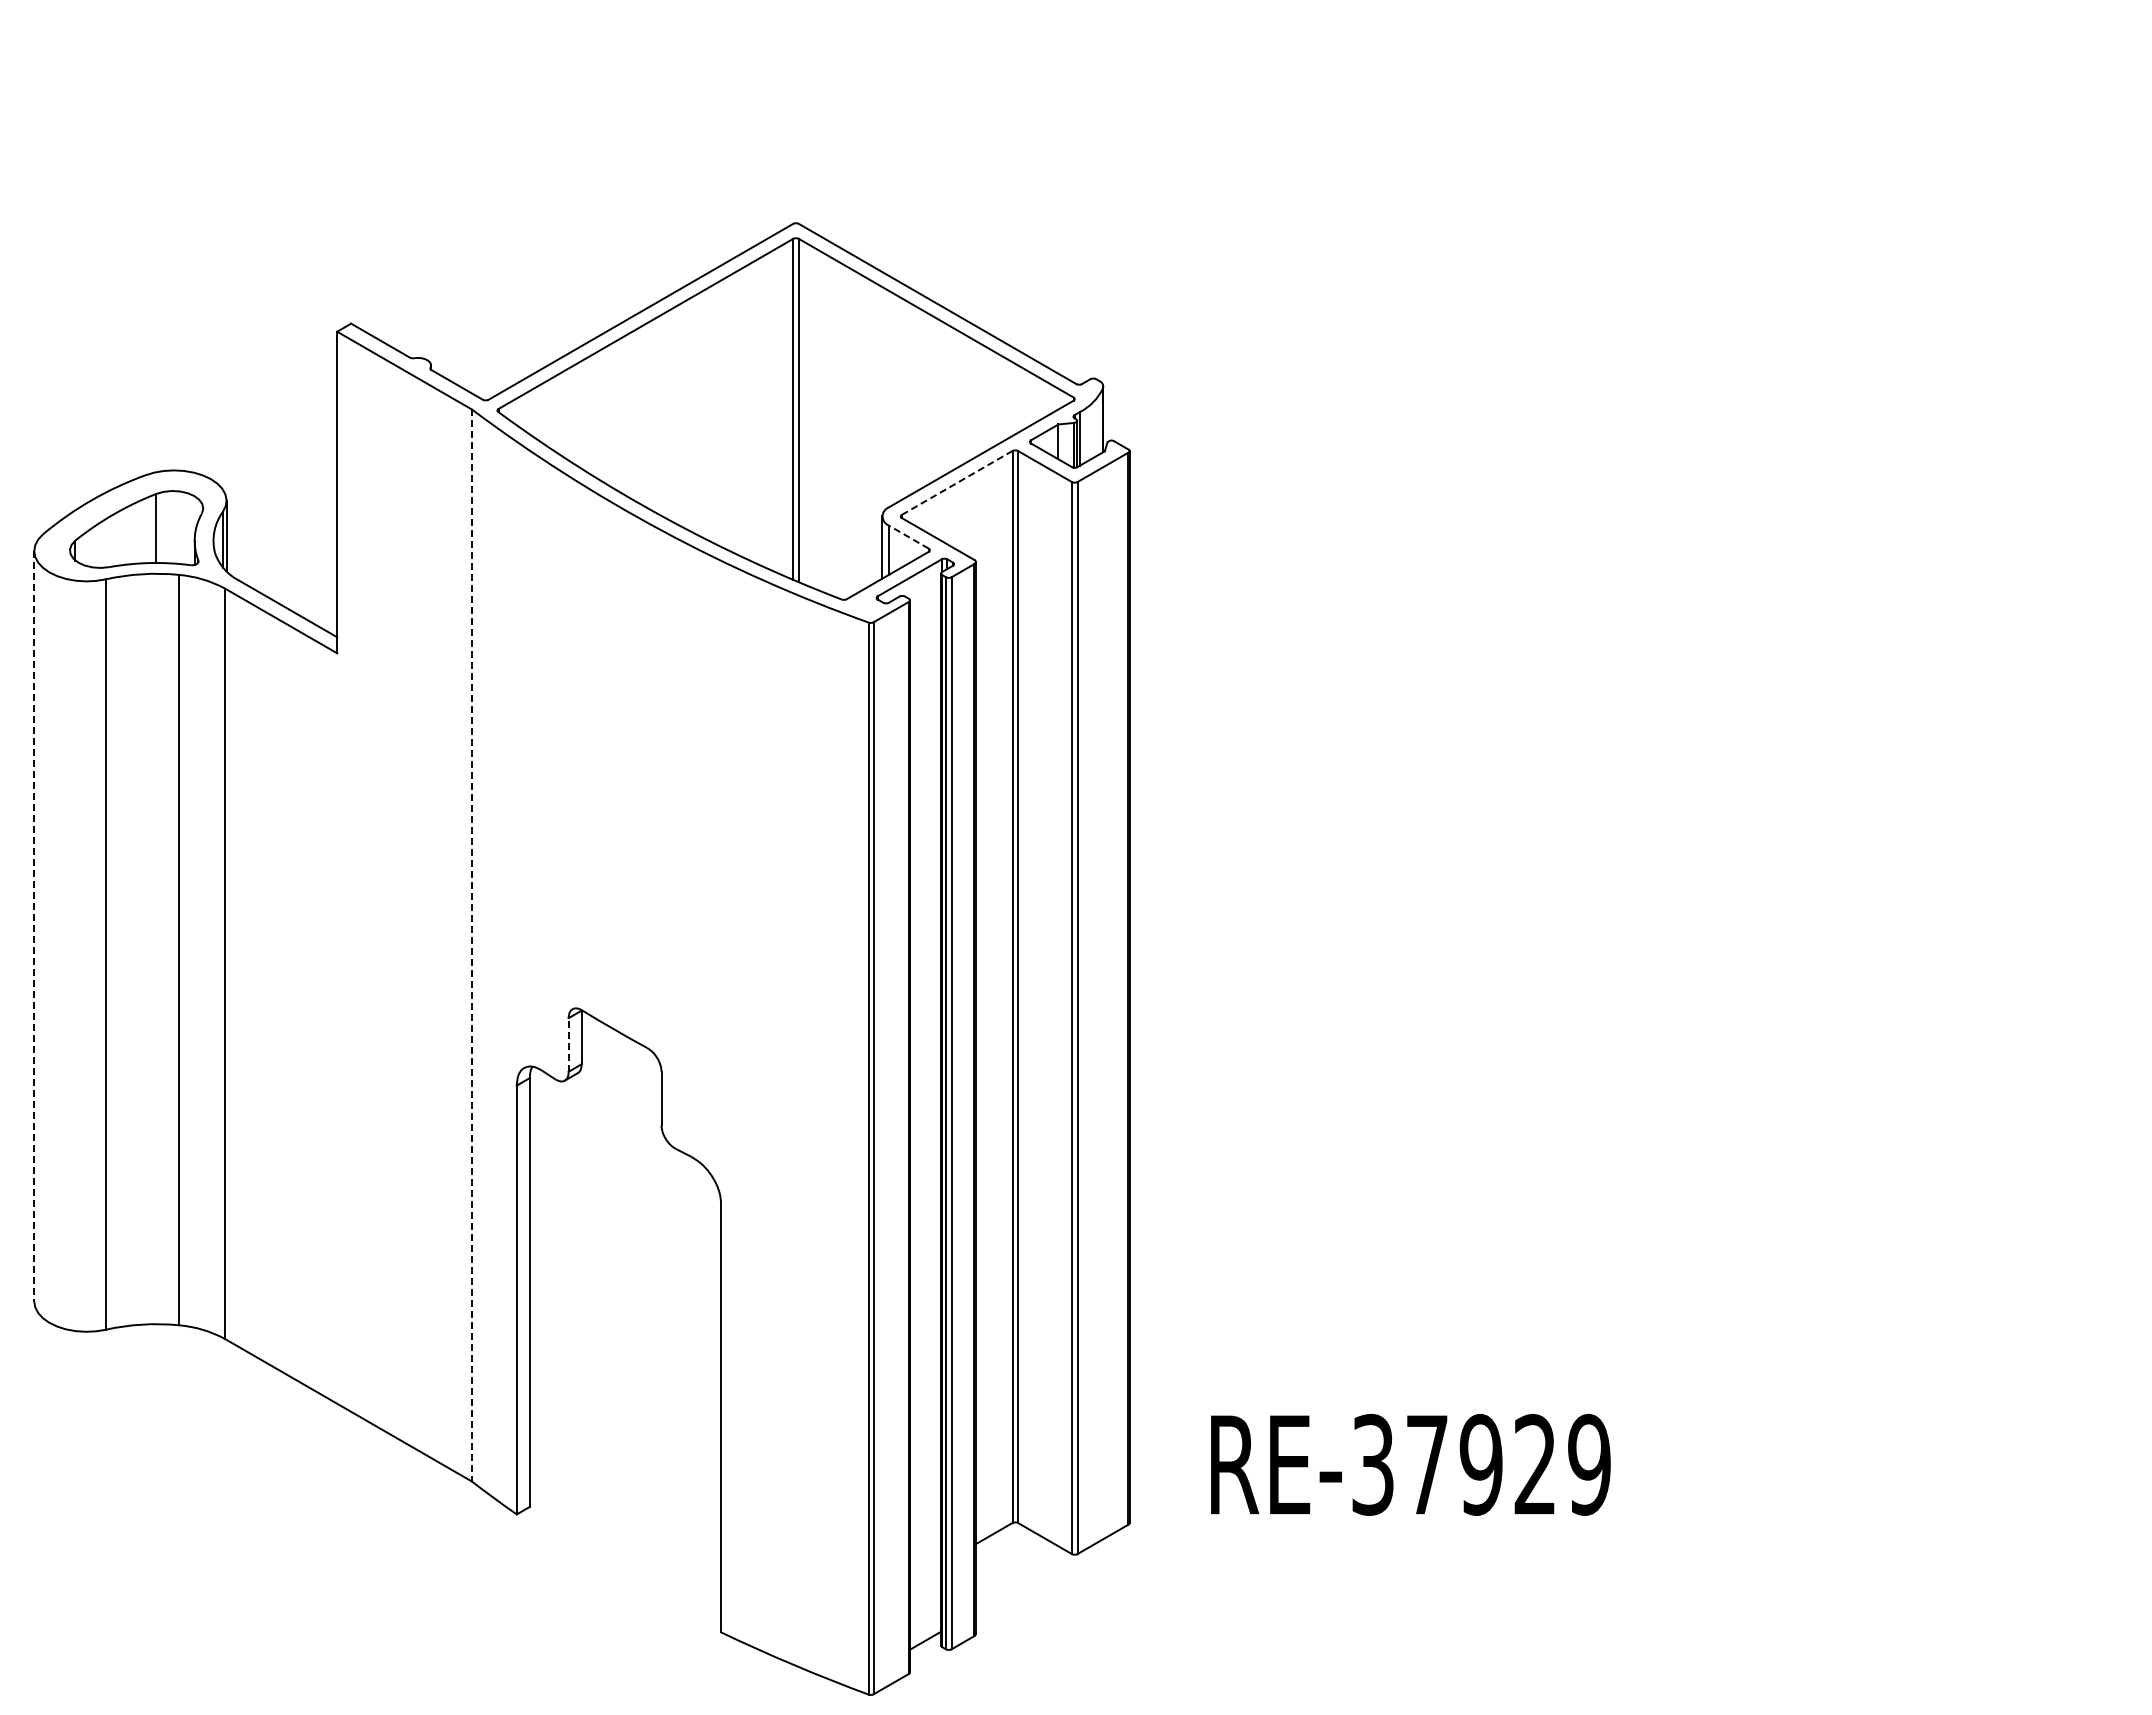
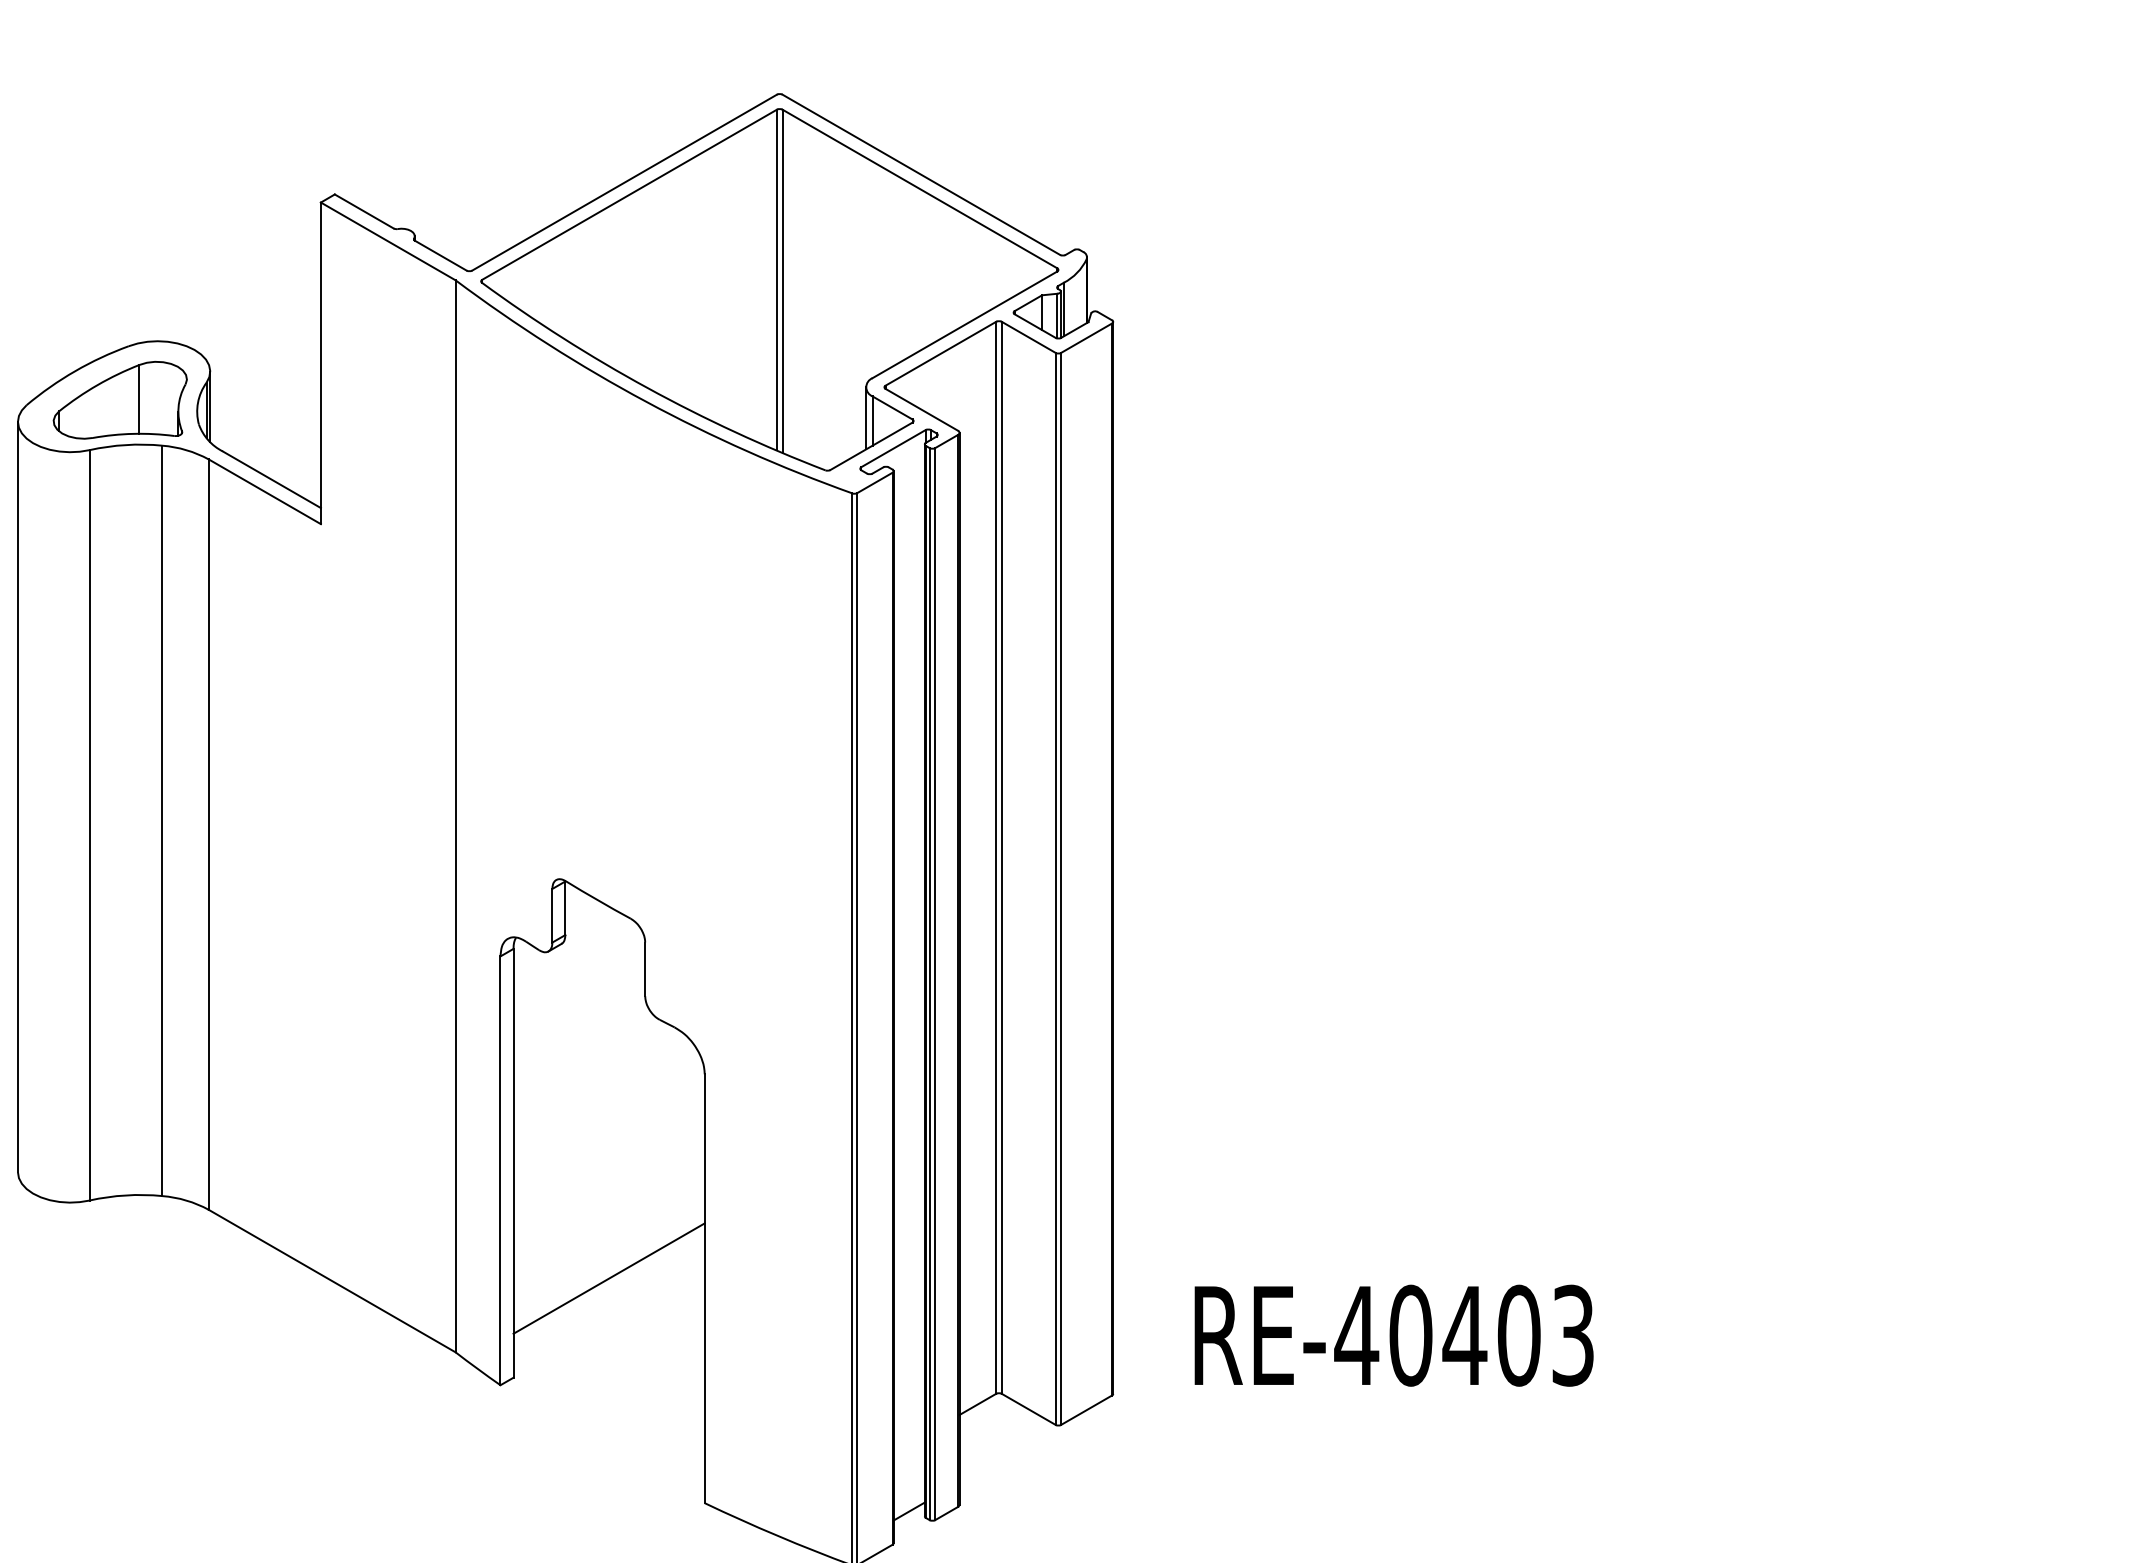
line: (957, 482) -> (941, 353), dashed -> solid
line: (908, 536) -> (892, 407), dashed -> solid
line: (34, 926) -> (18, 797), dashed -> solid
line: (471, 945) -> (455, 816), dashed -> solid
line: (568, 1044) -> (552, 915), dashed -> solid
line: (625, 1407) -> (609, 1278), added
text: (1480, 1464) -> (1464, 1335), RE-37929 -> RE-40403

